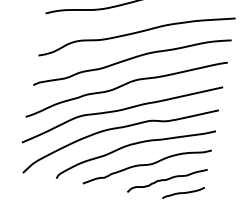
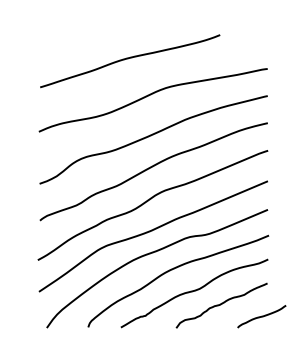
curve: (183, 192) -> (261, 316), moved

